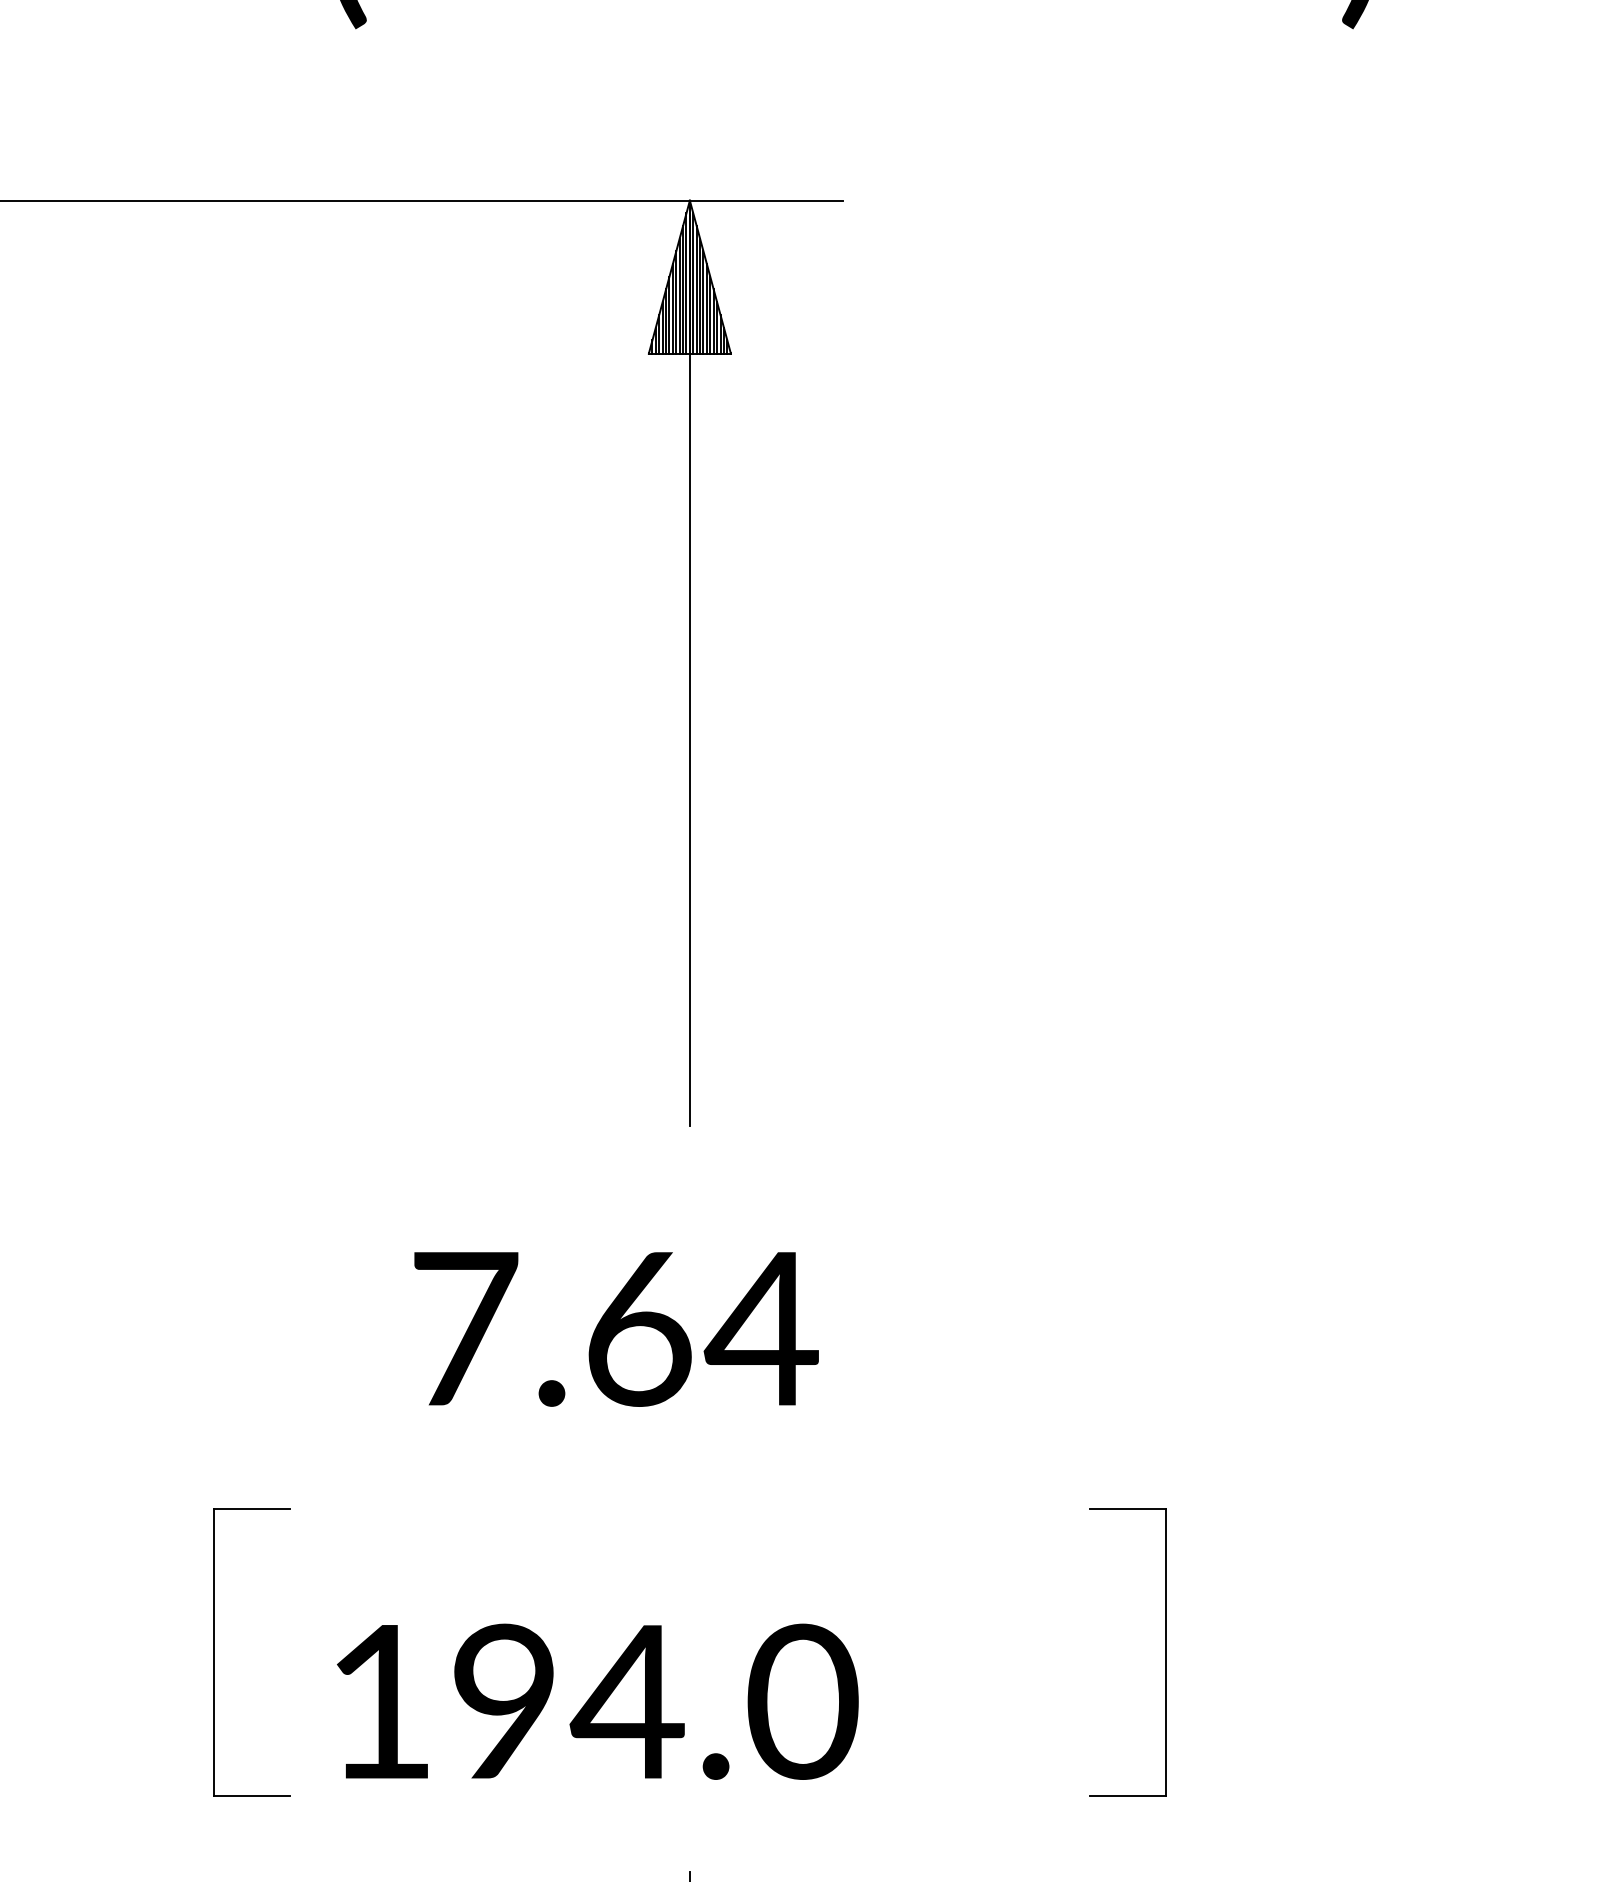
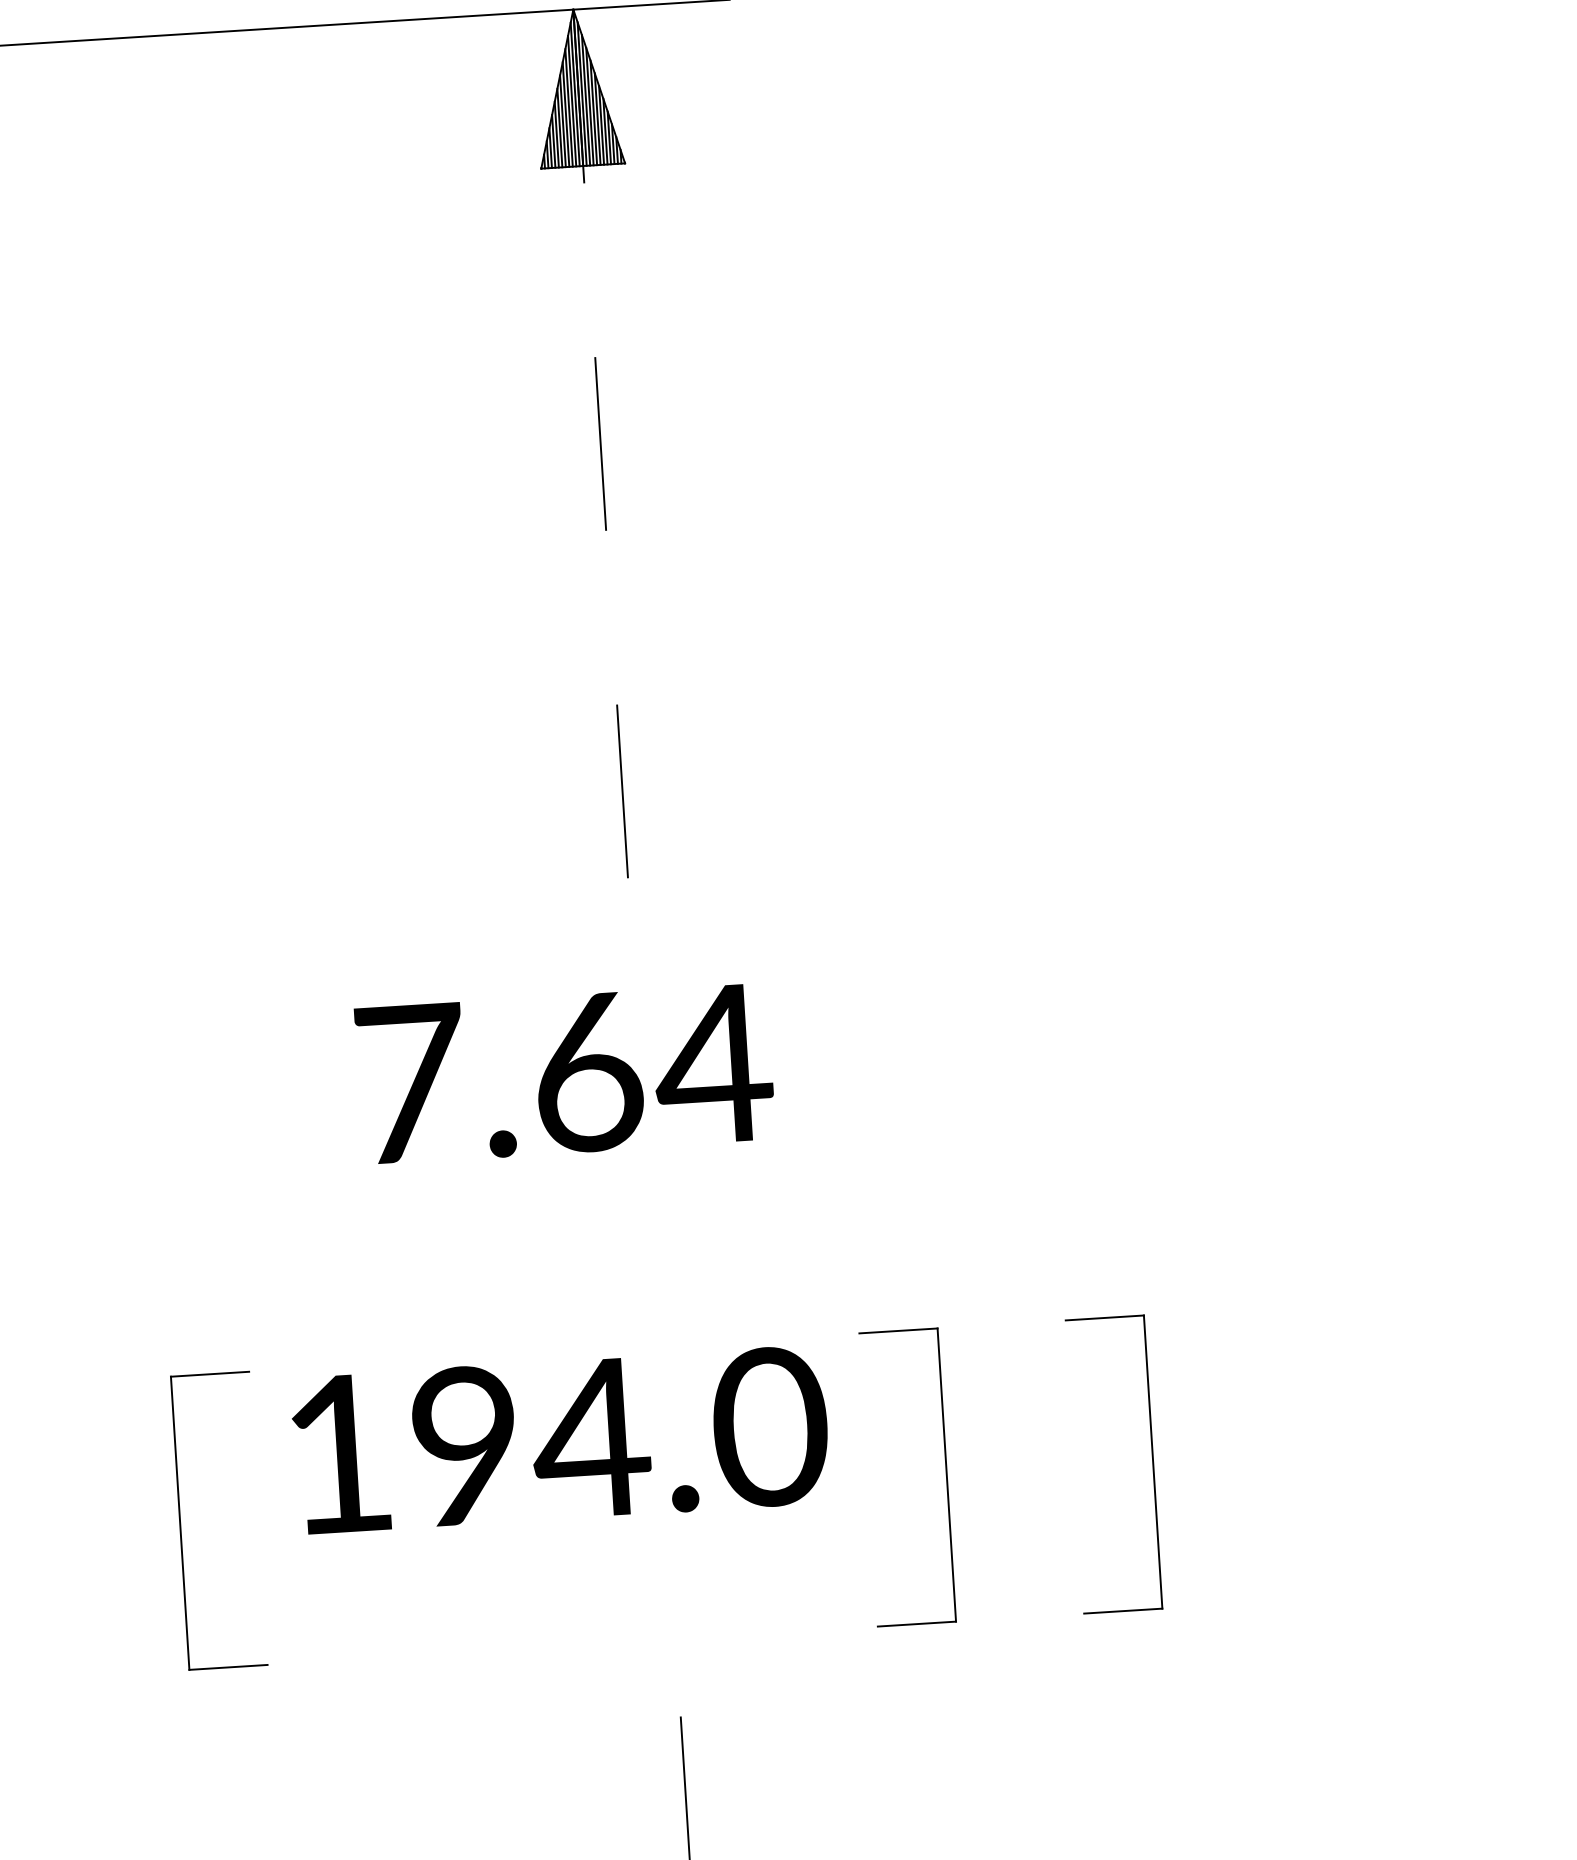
line: (689, 663) -> (602, 482), solid -> dashed
text: (616, 1329) -> (565, 1074), moved
part: (963, 1652) -> (946, 1475), added
text: (597, 1701) -> (560, 1439), moved

